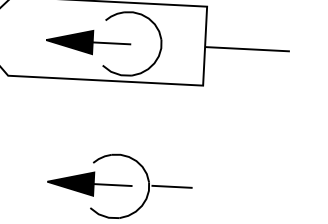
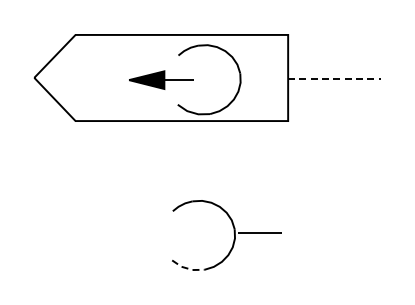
part: (88, 41) -> (161, 79), size x0.7
line: (247, 49) -> (334, 79), solid -> dashed
part: (90, 183) -> (170, 233), removed
line: (103, 216) -> (187, 268), solid -> dashed

